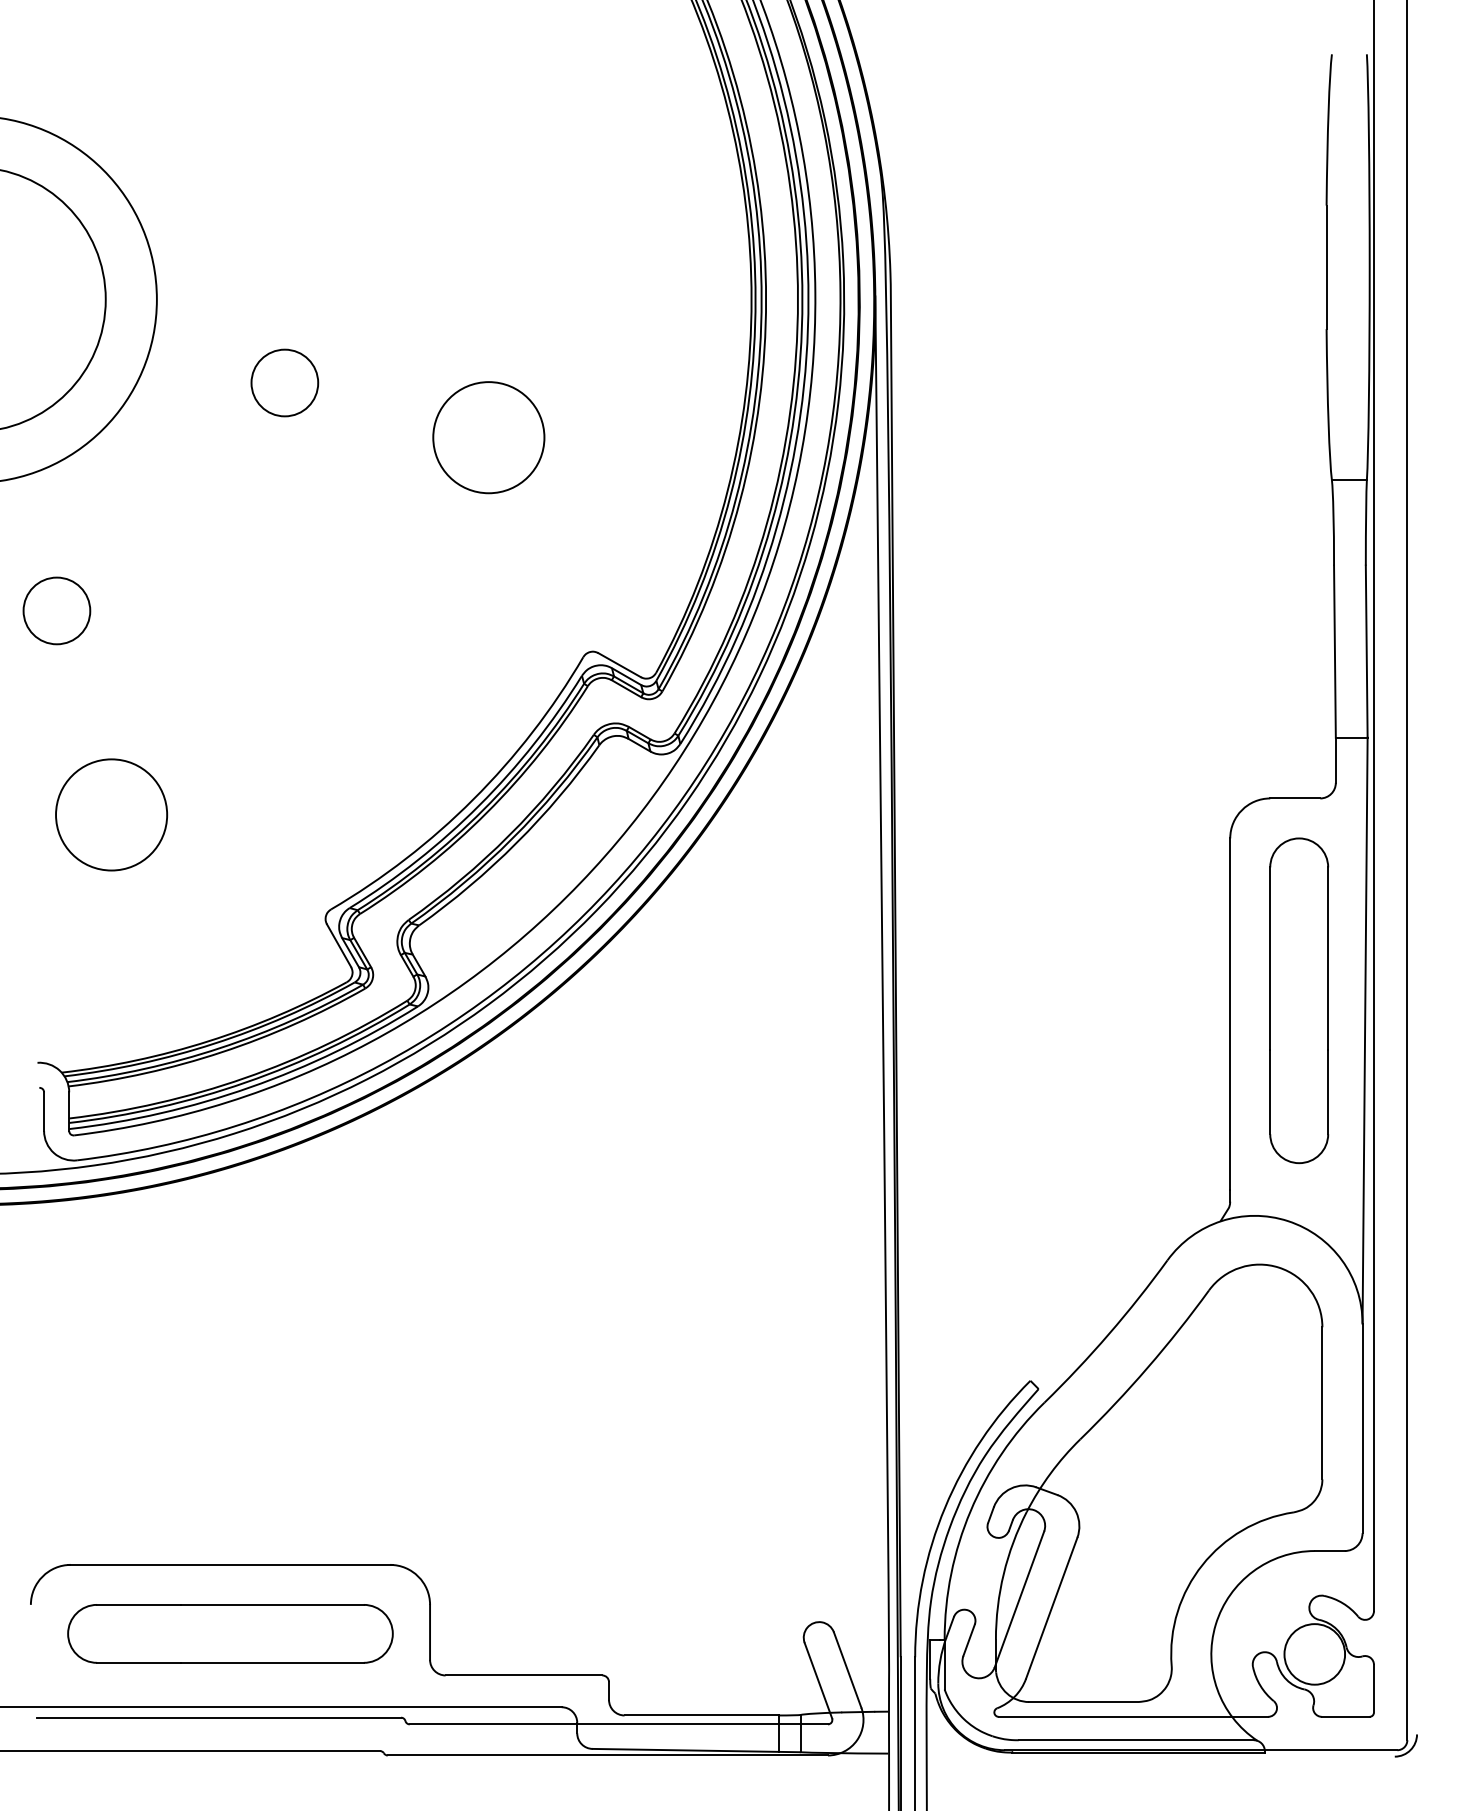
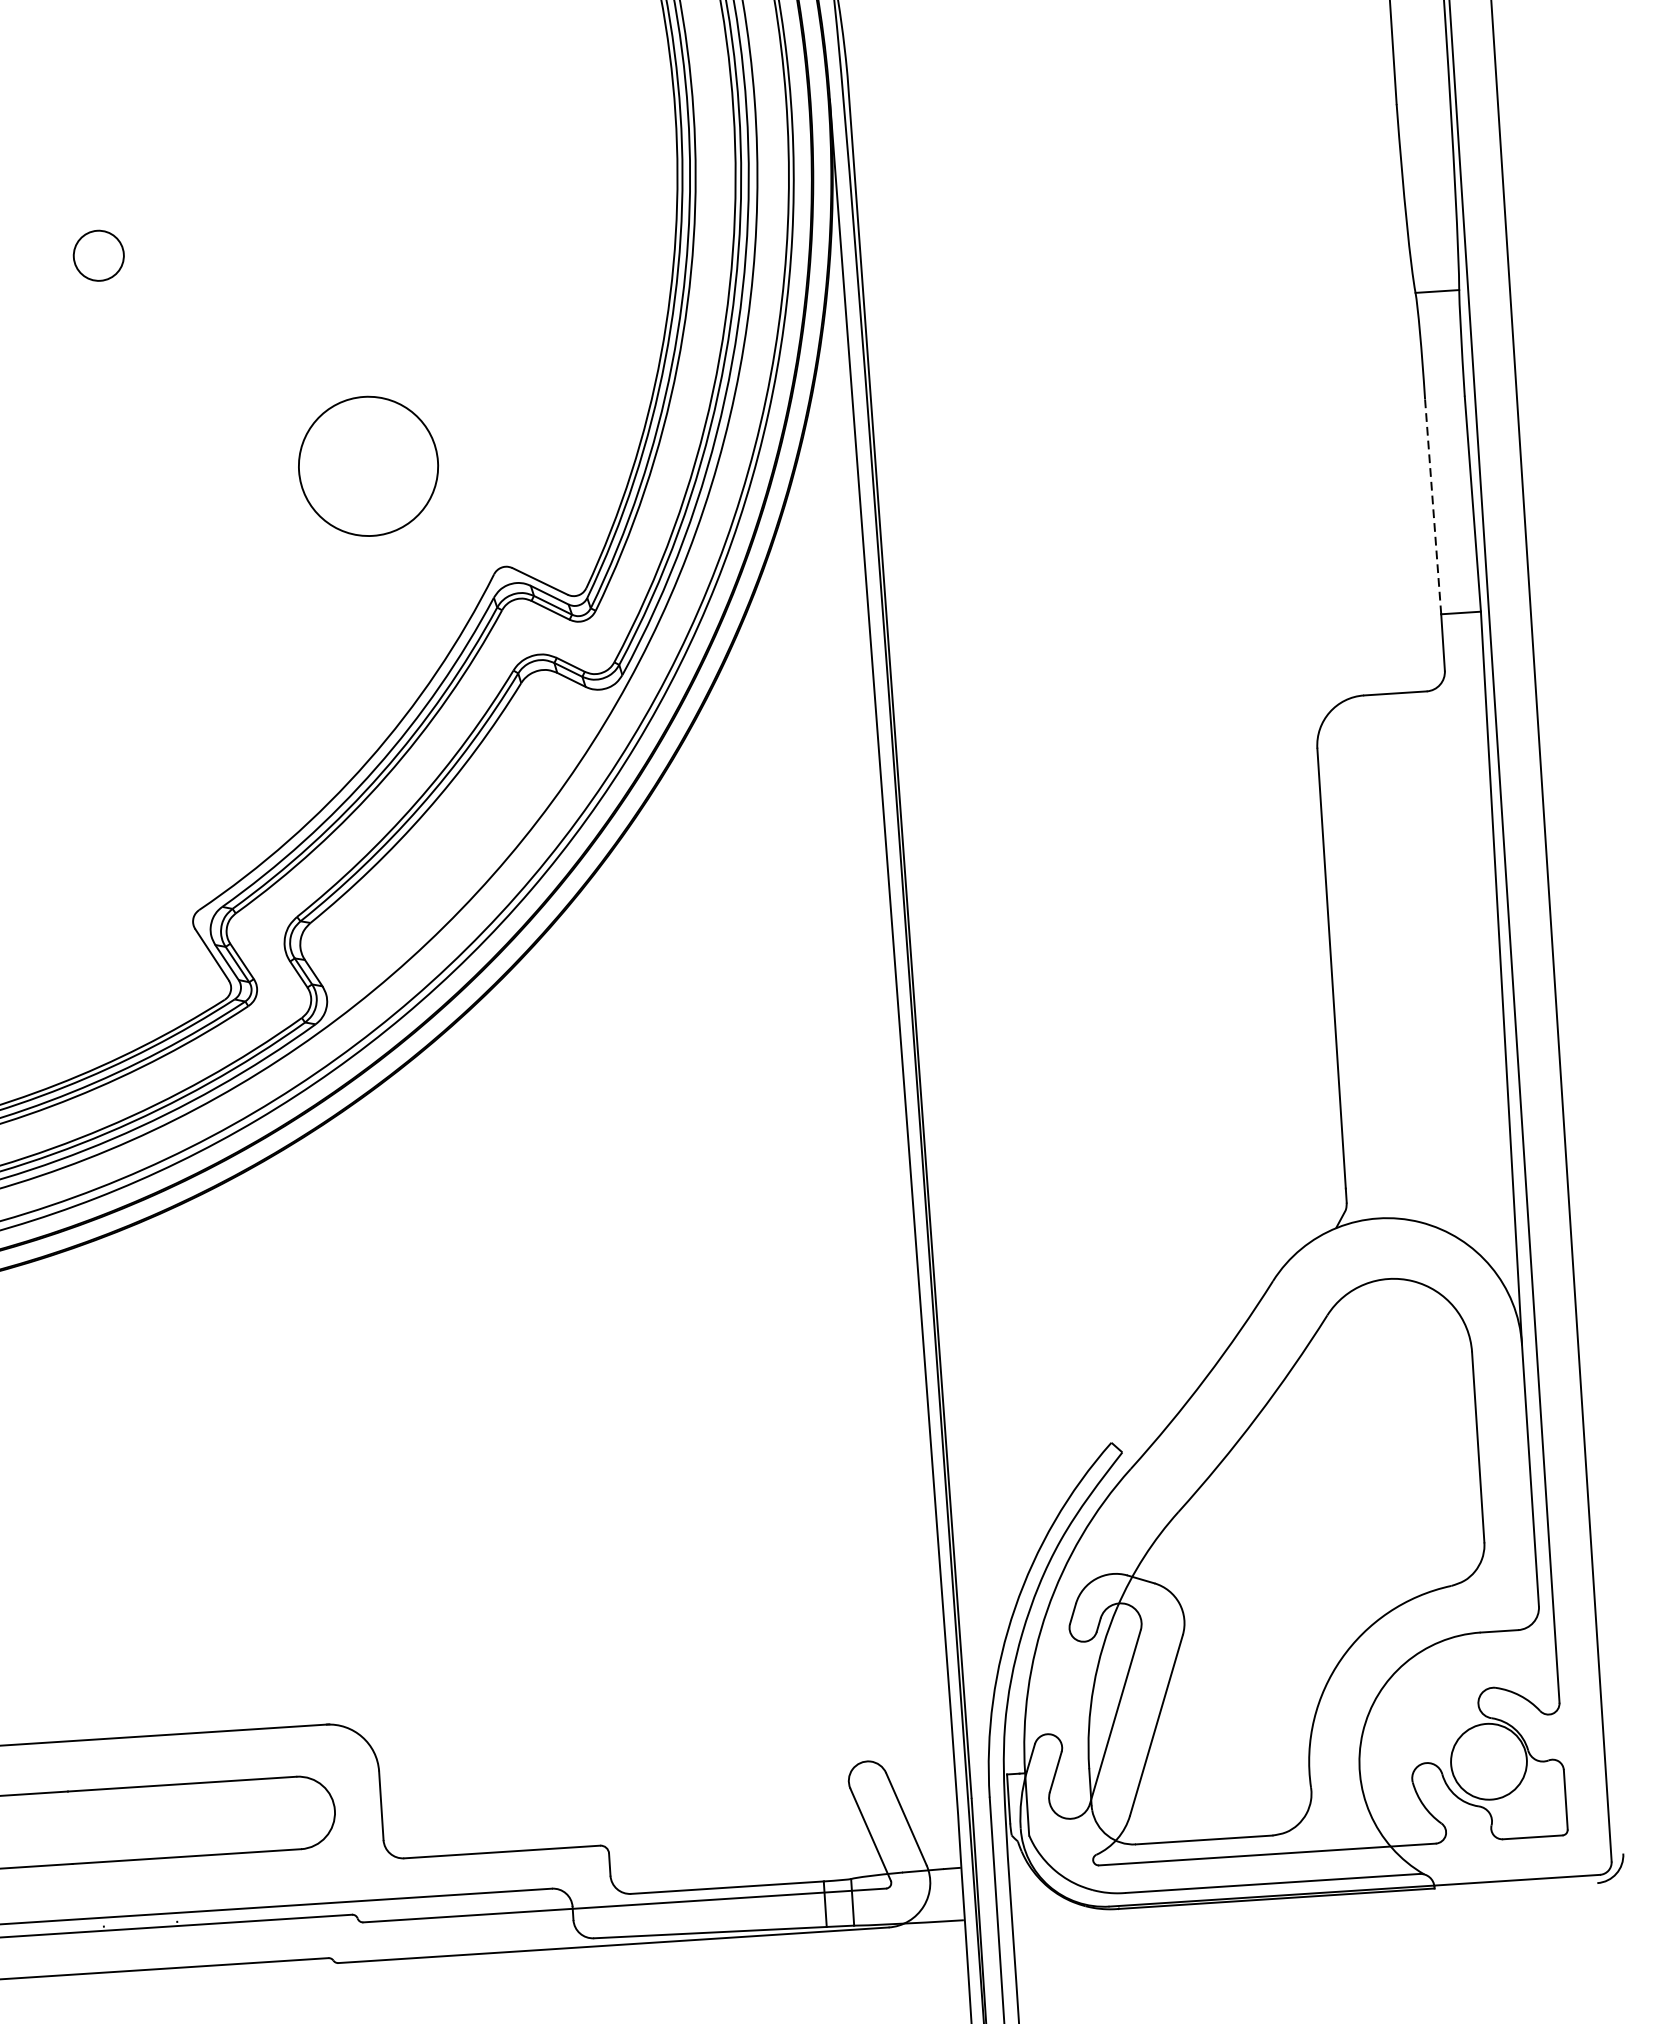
circle: (284, 382) -> (98, 255), size x0.6
circle: (488, 437) -> (368, 466), moved
line: (1334, 651) -> (1432, 506), solid -> dashed
part: (1299, 1000) -> (1417, 945), removed

